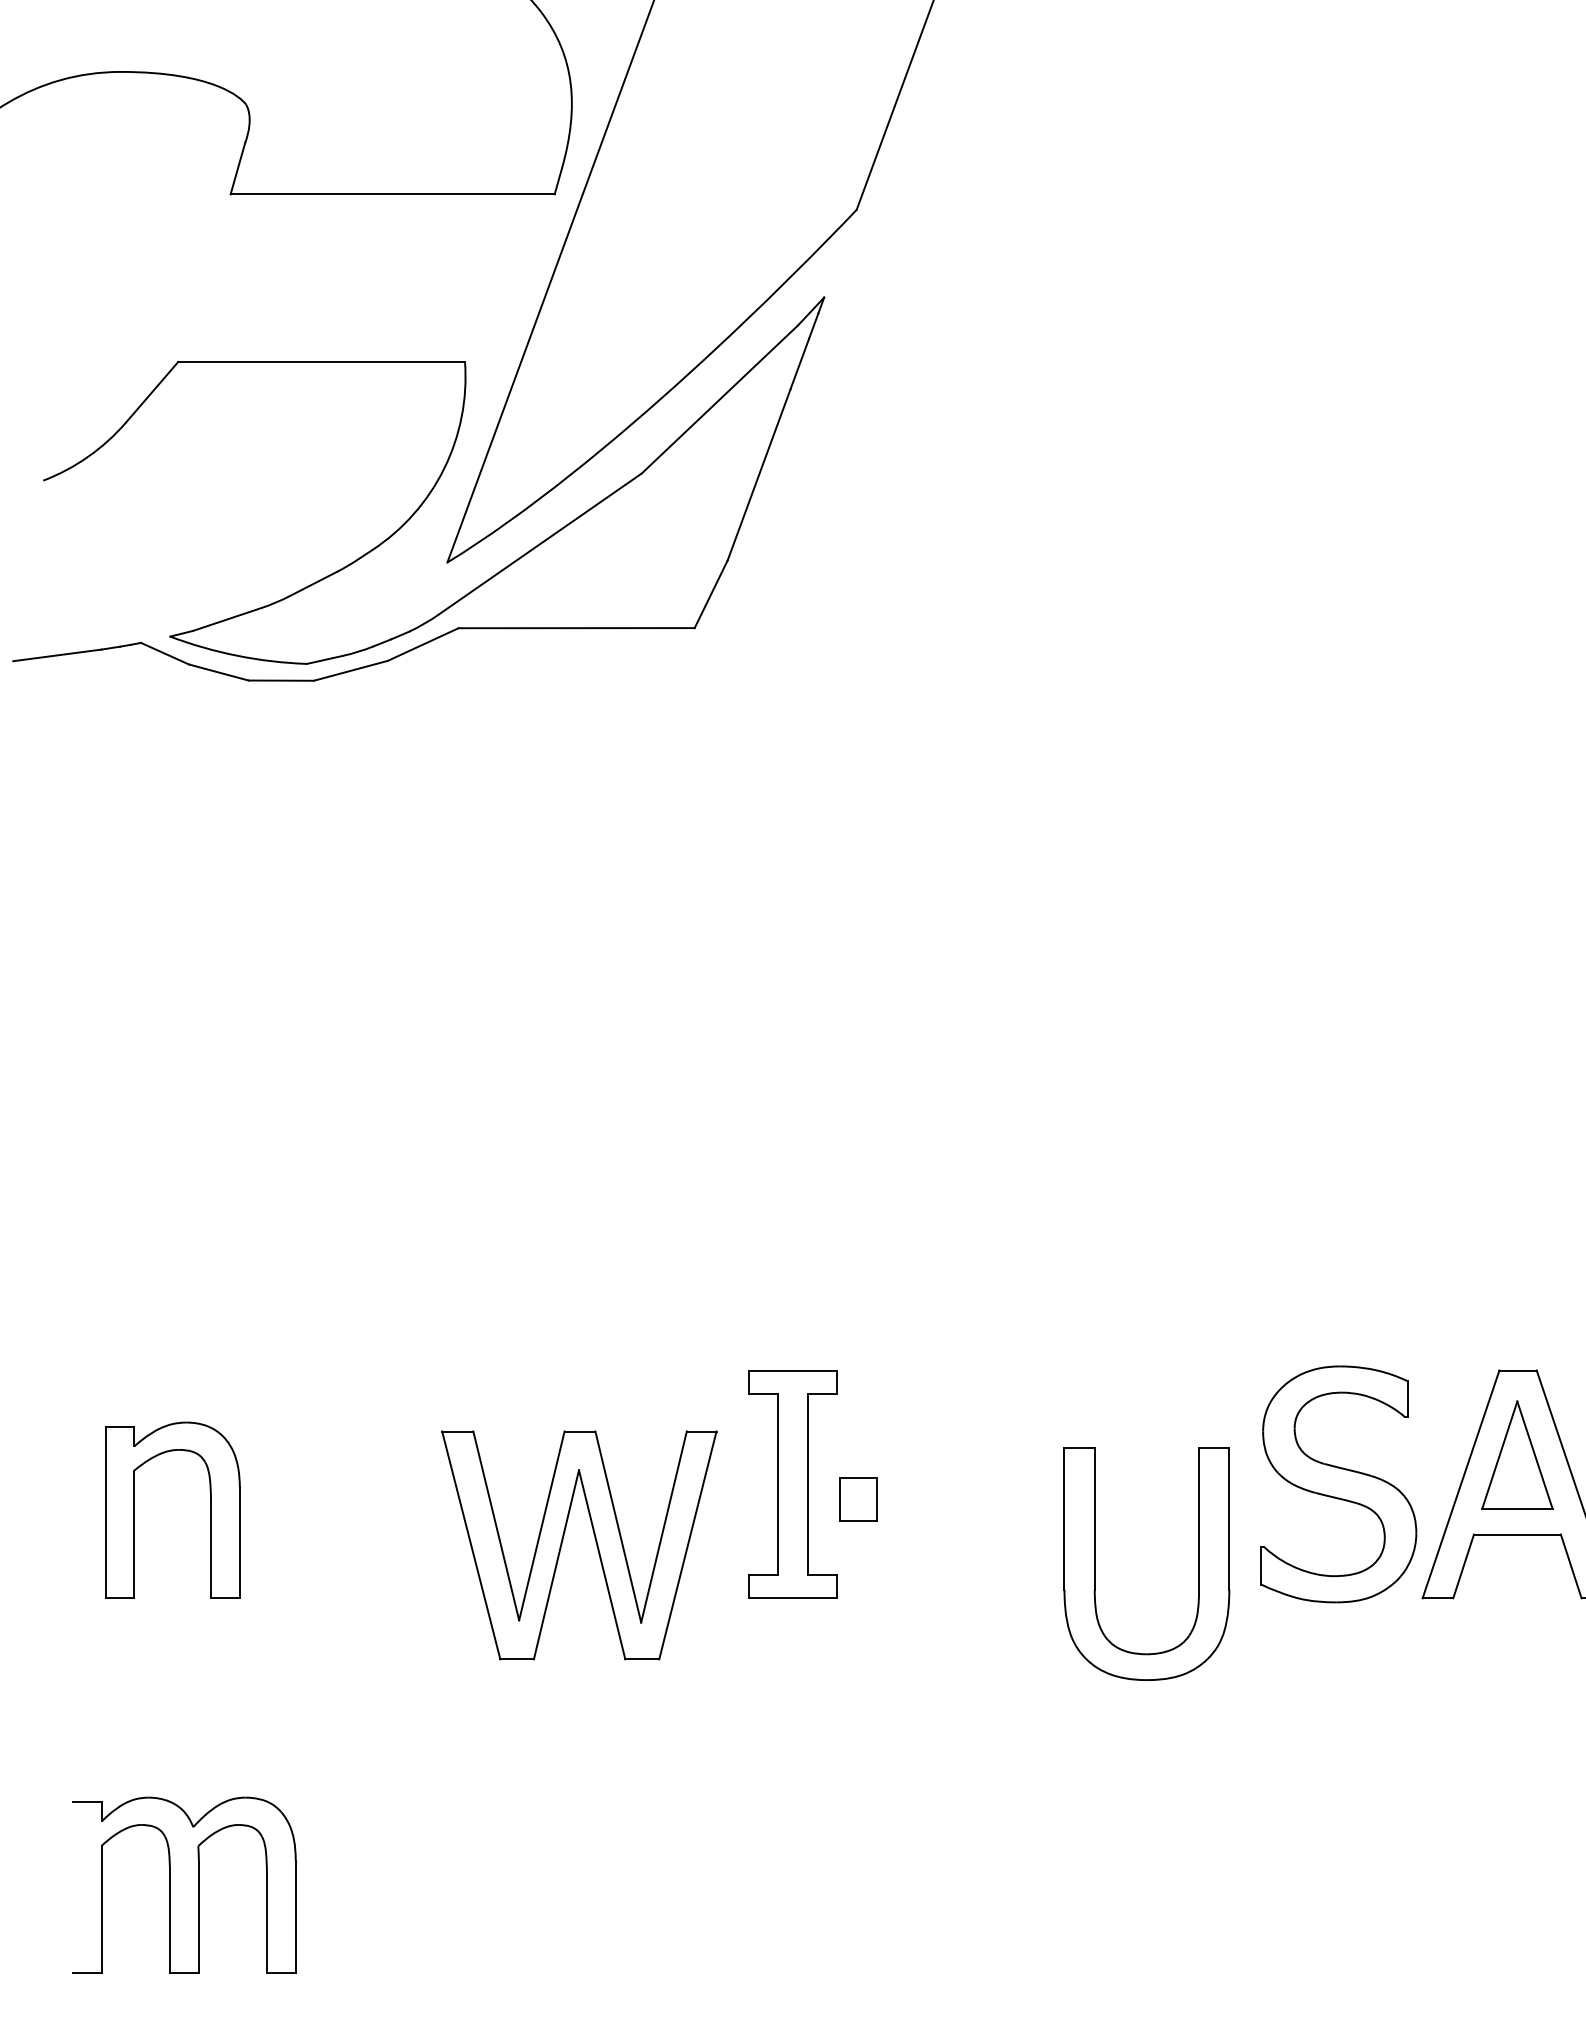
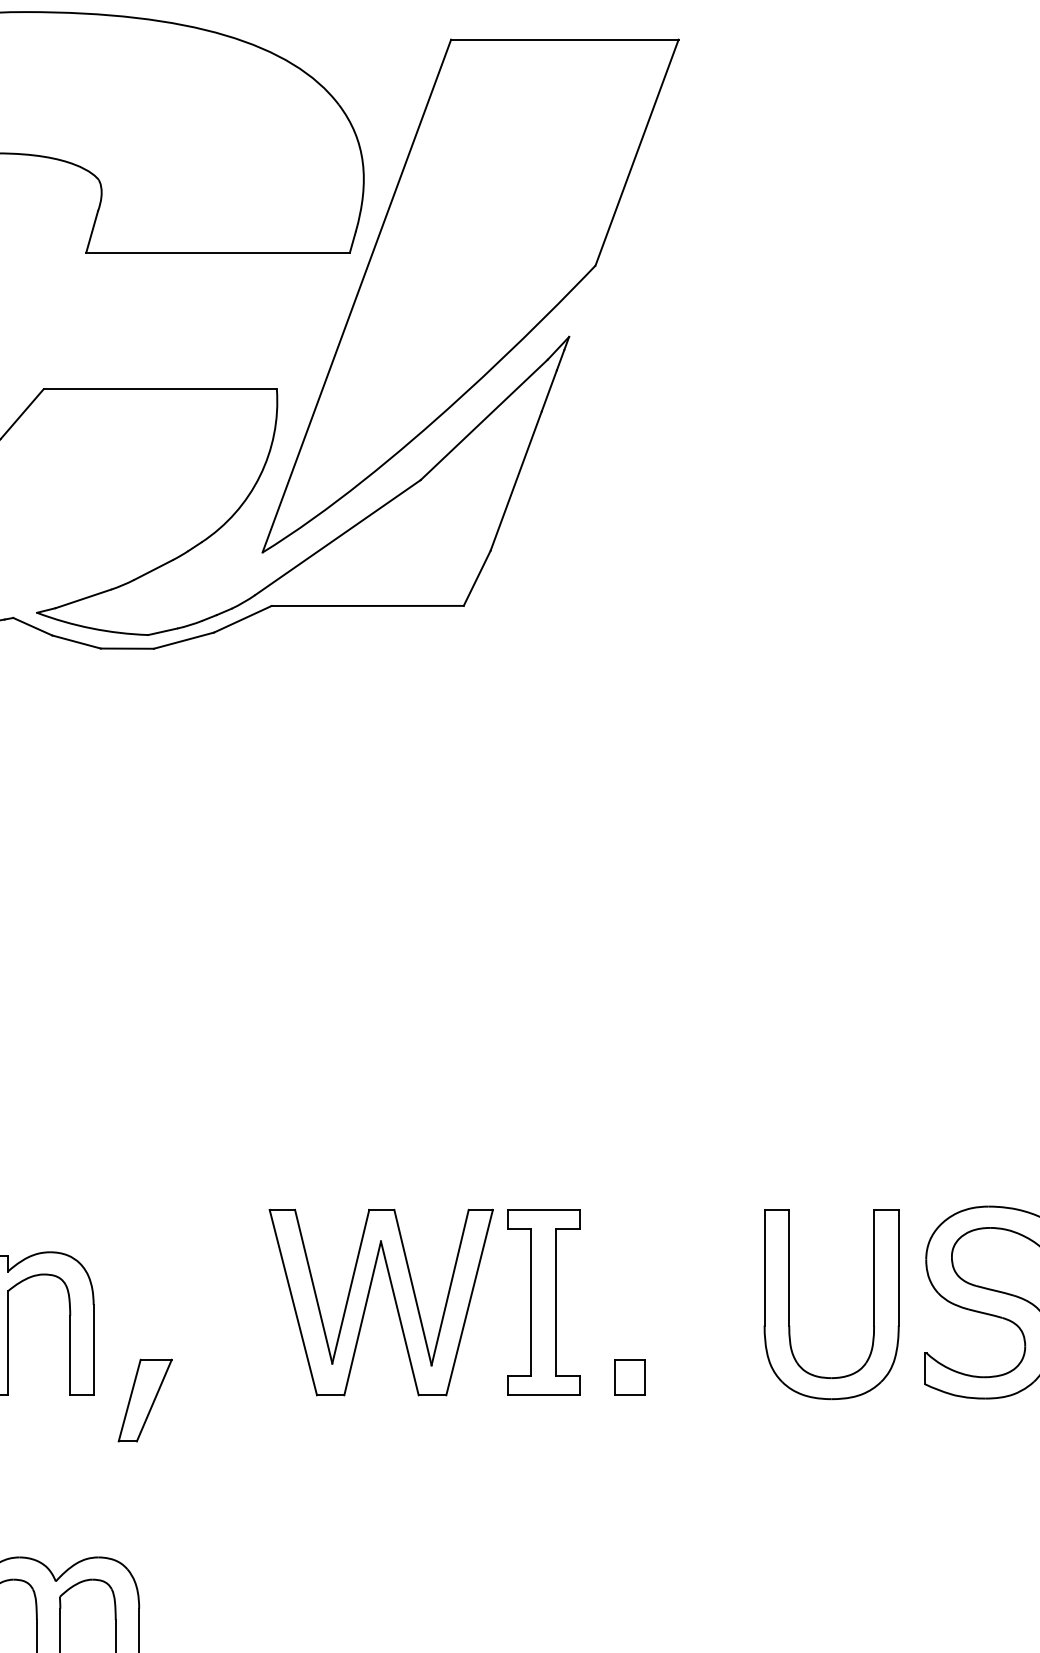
part: (858, 1499) -> (629, 1377), moved
part: (595, 1542) -> (394, 1300), moved
part: (1095, 1563) -> (789, 1304), moved
part: (302, 1604) -> (144, 1400), added

